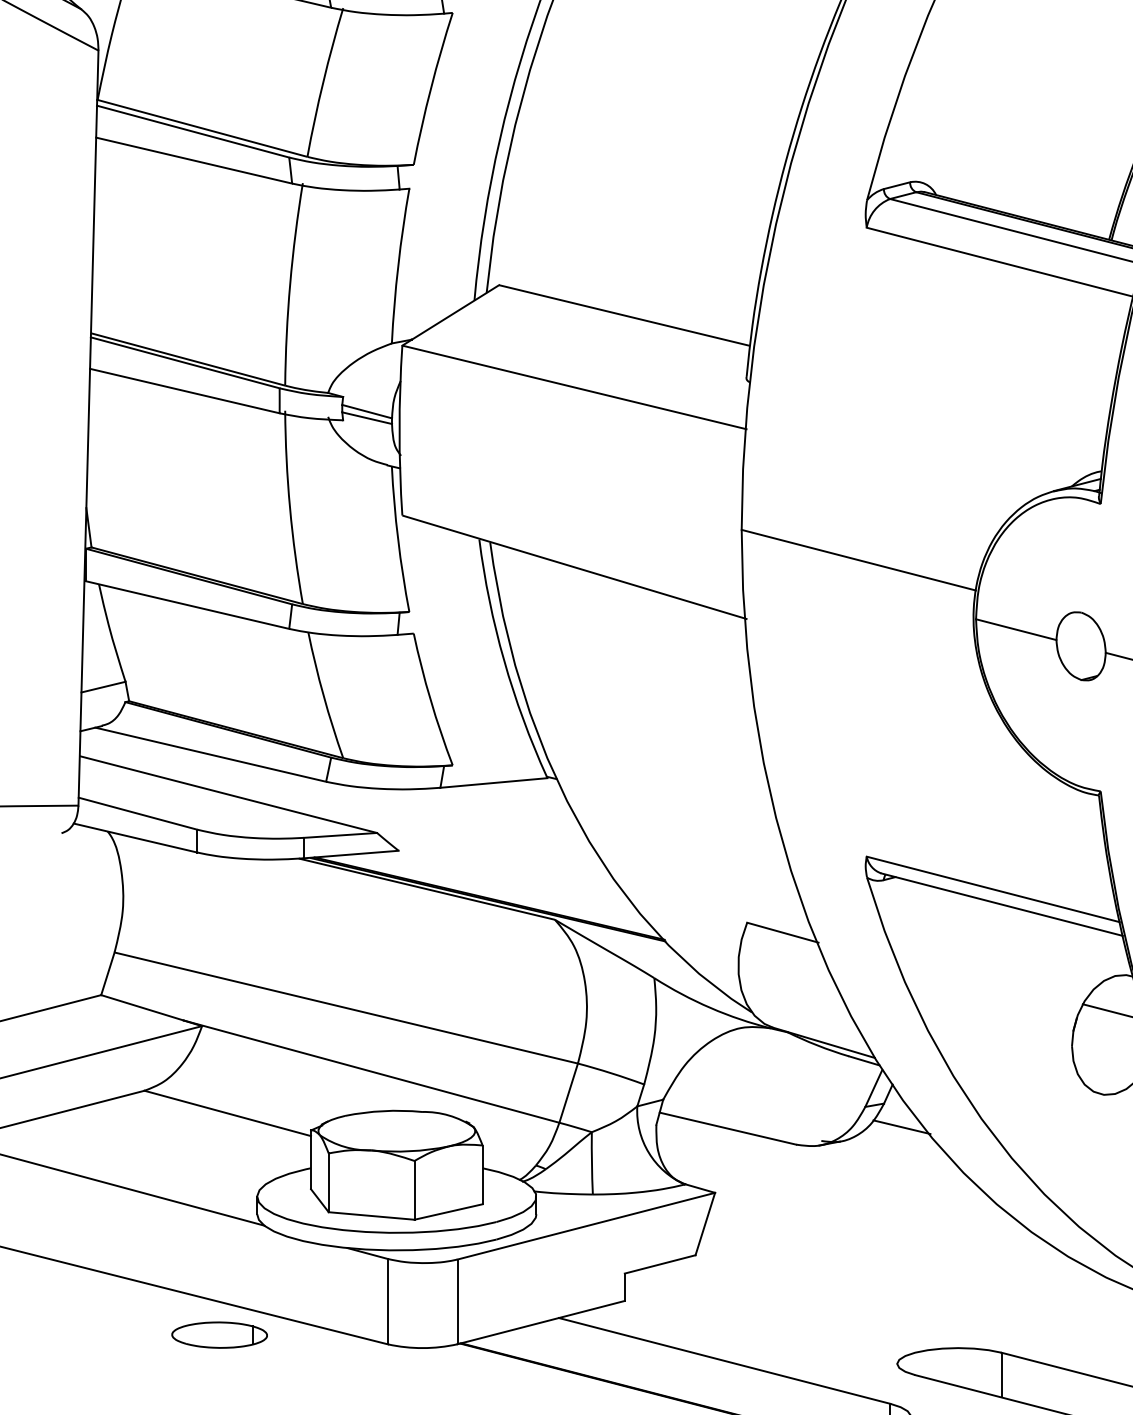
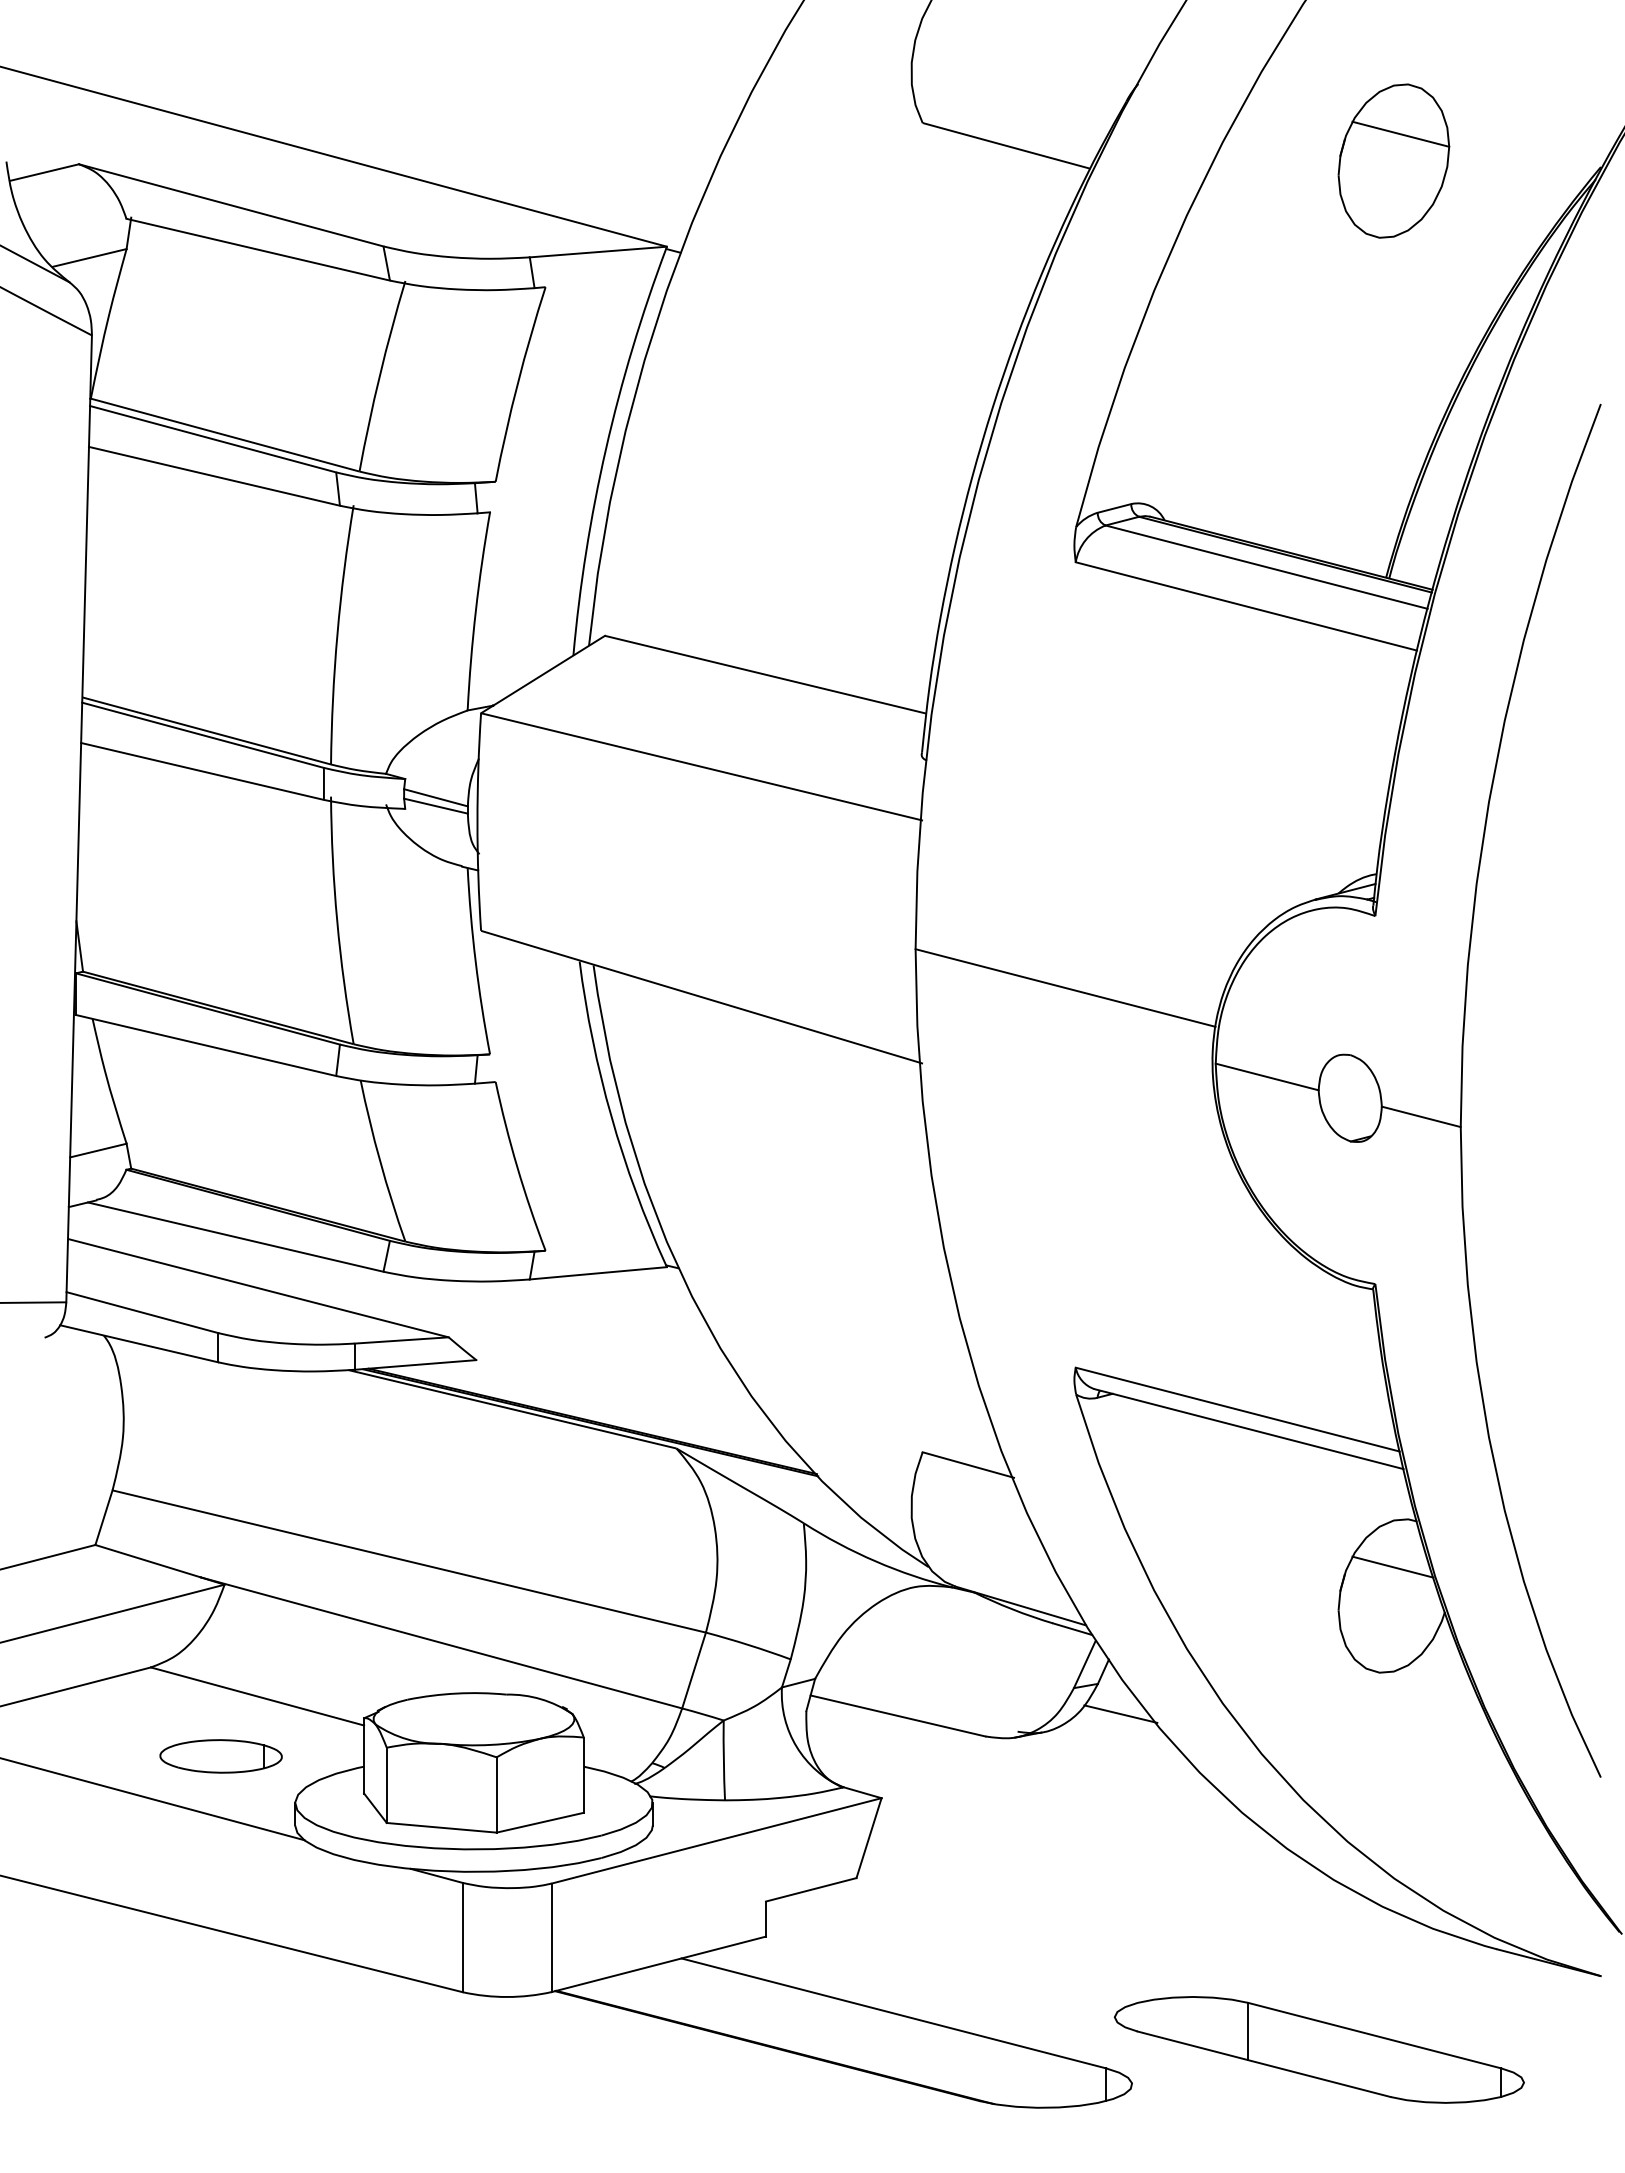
part: (219, 1335) -> (220, 1756), moved

